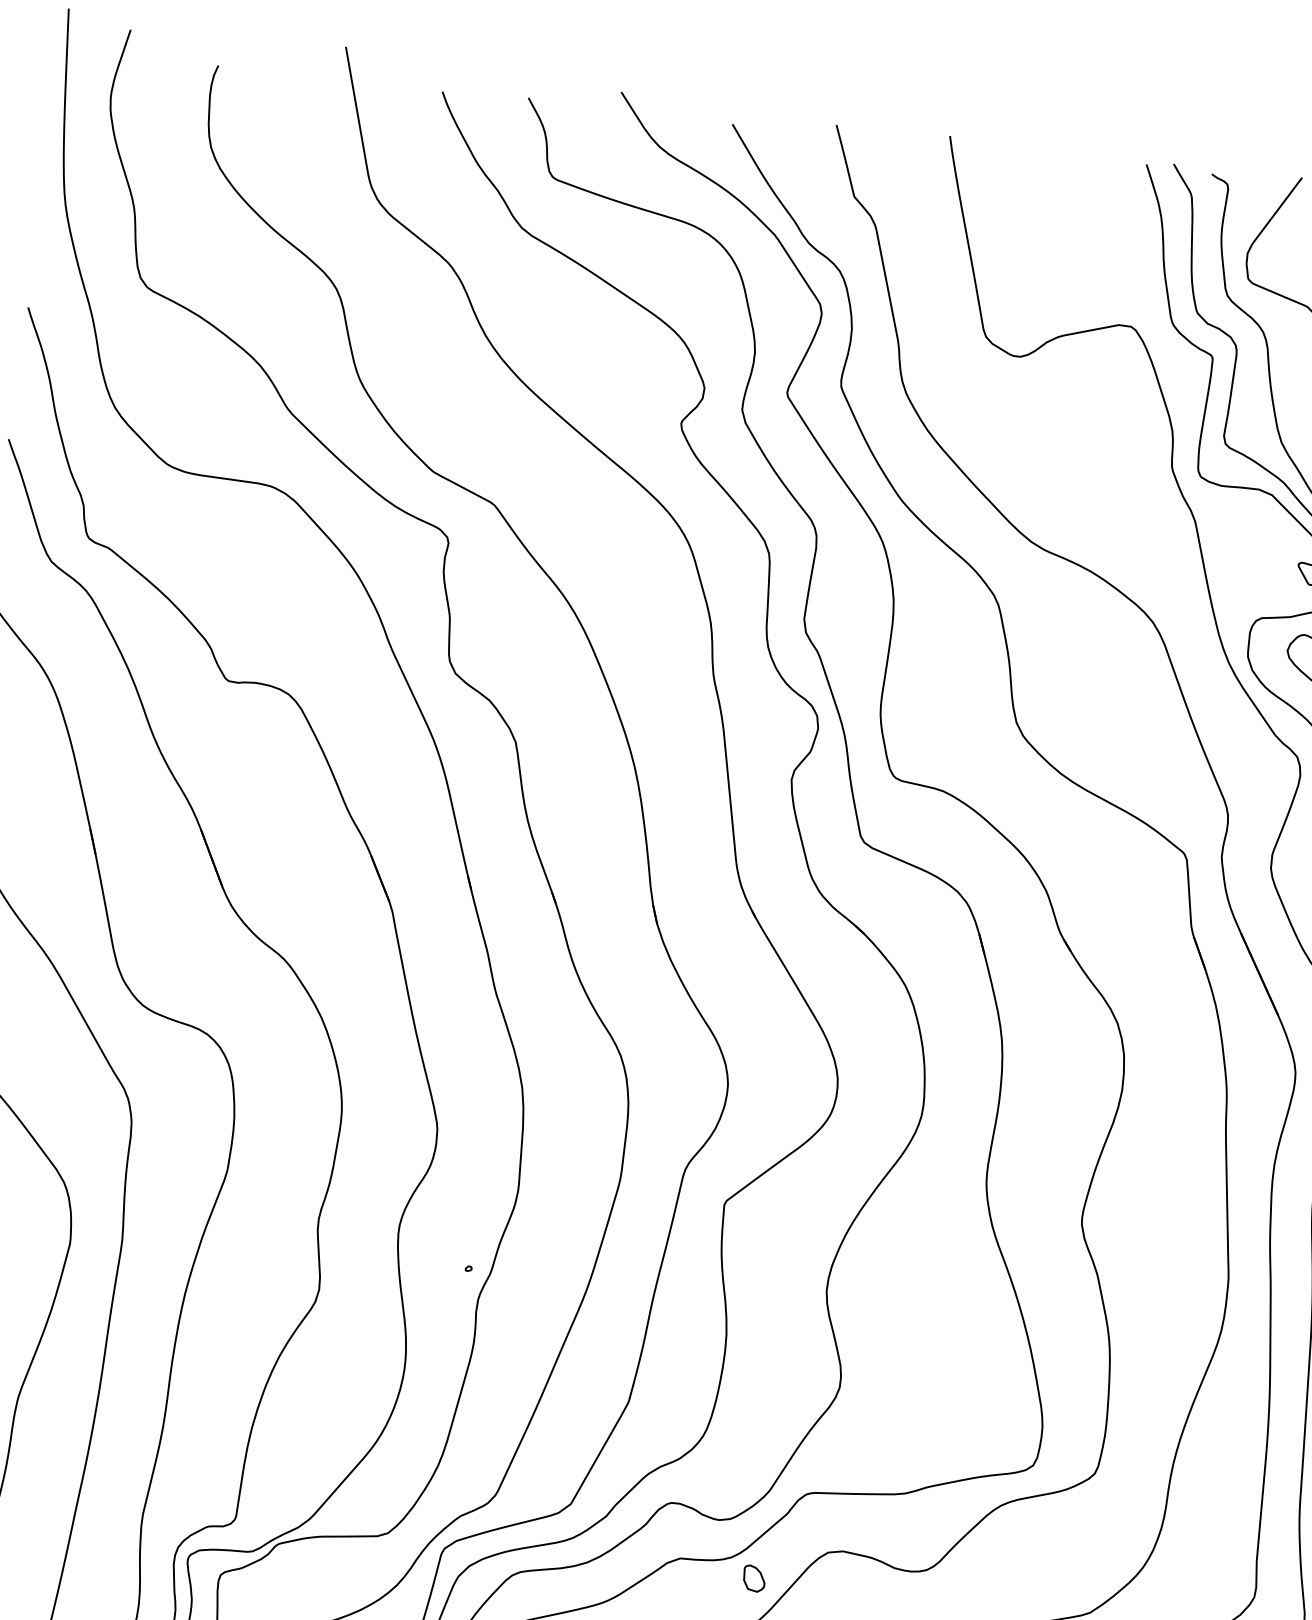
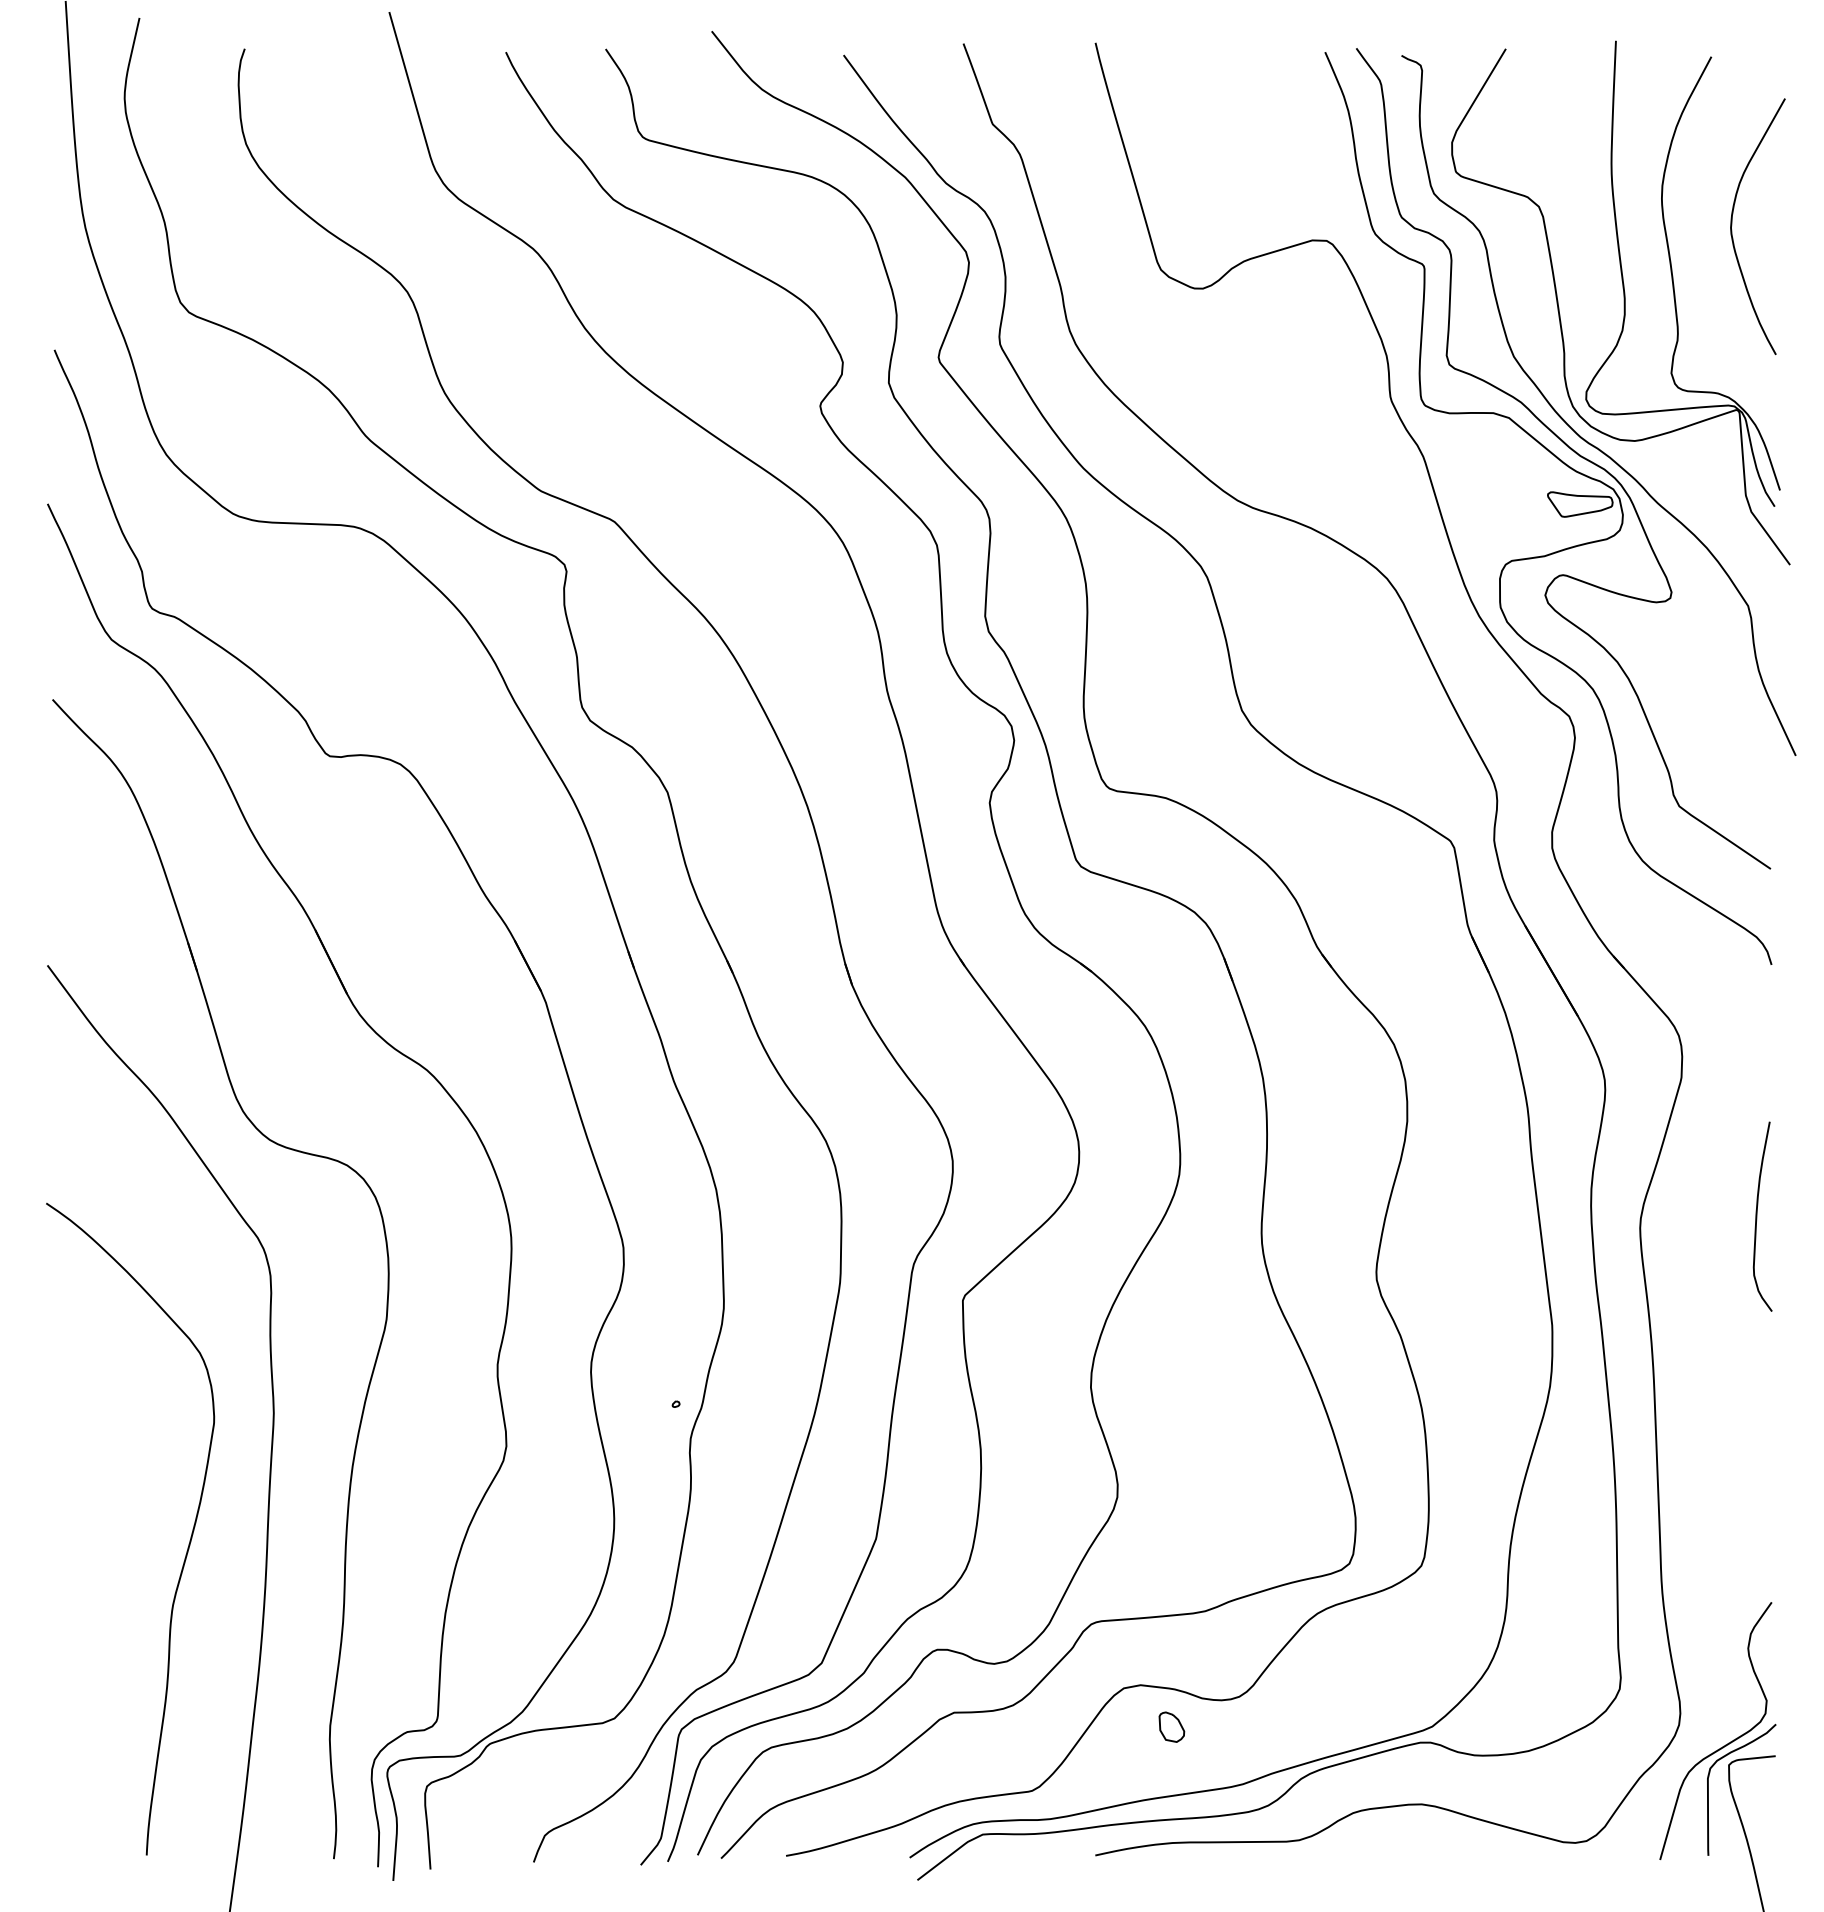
part: (754, 1578) -> (1171, 1726), moved

